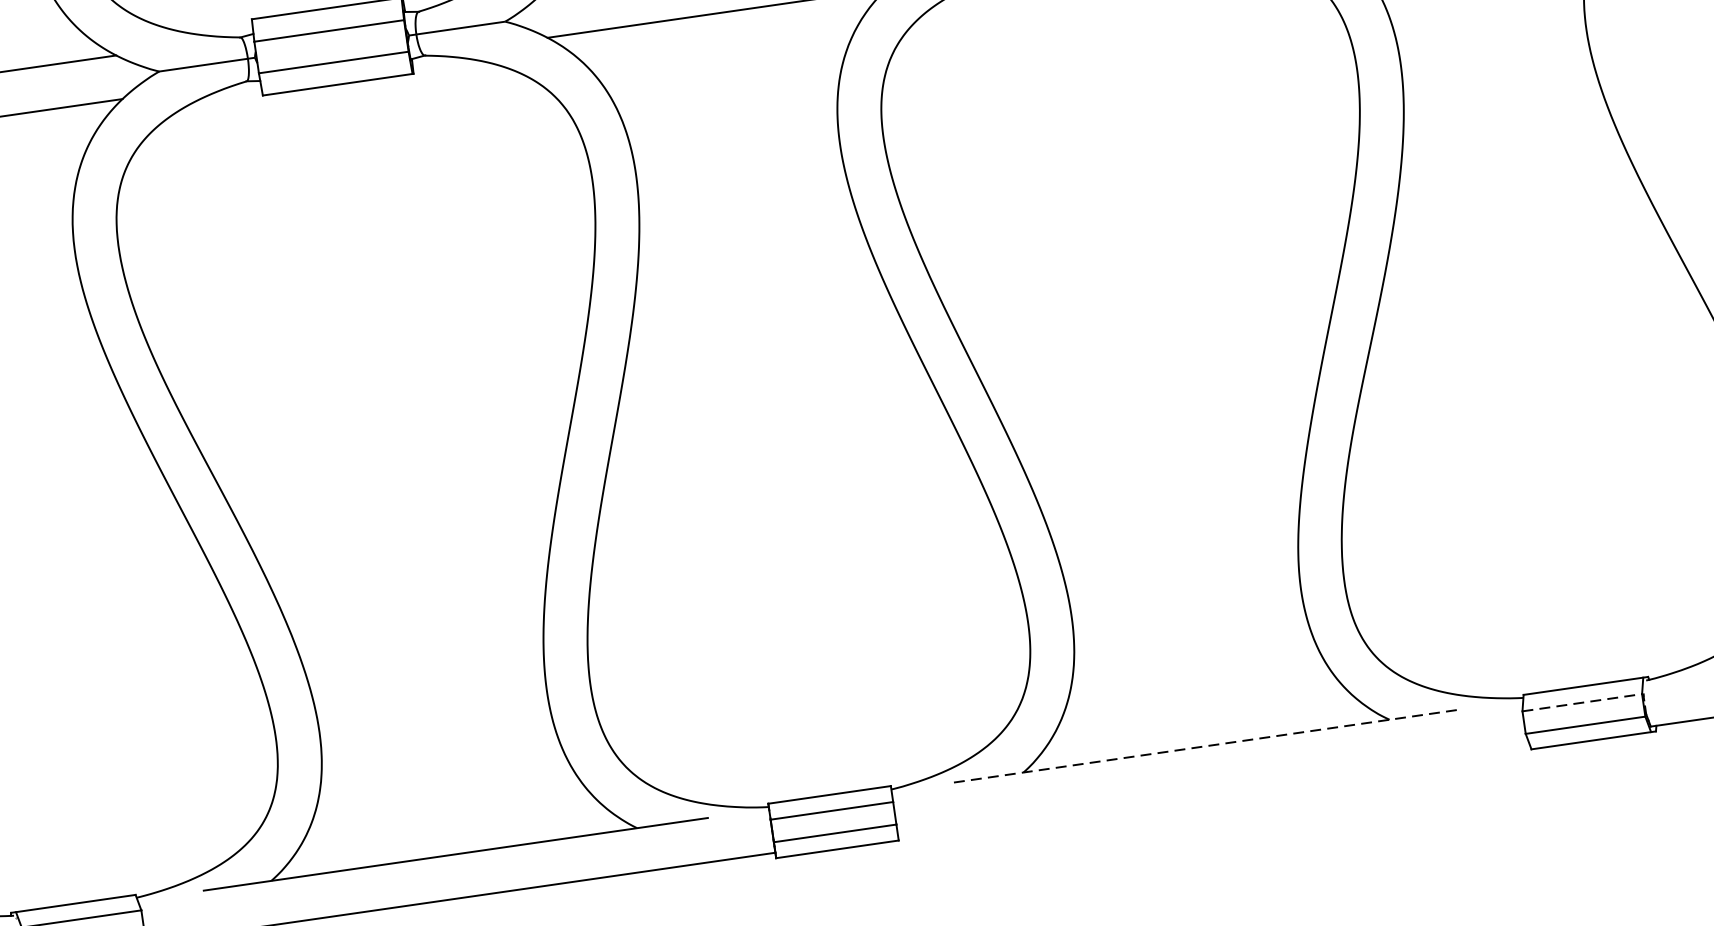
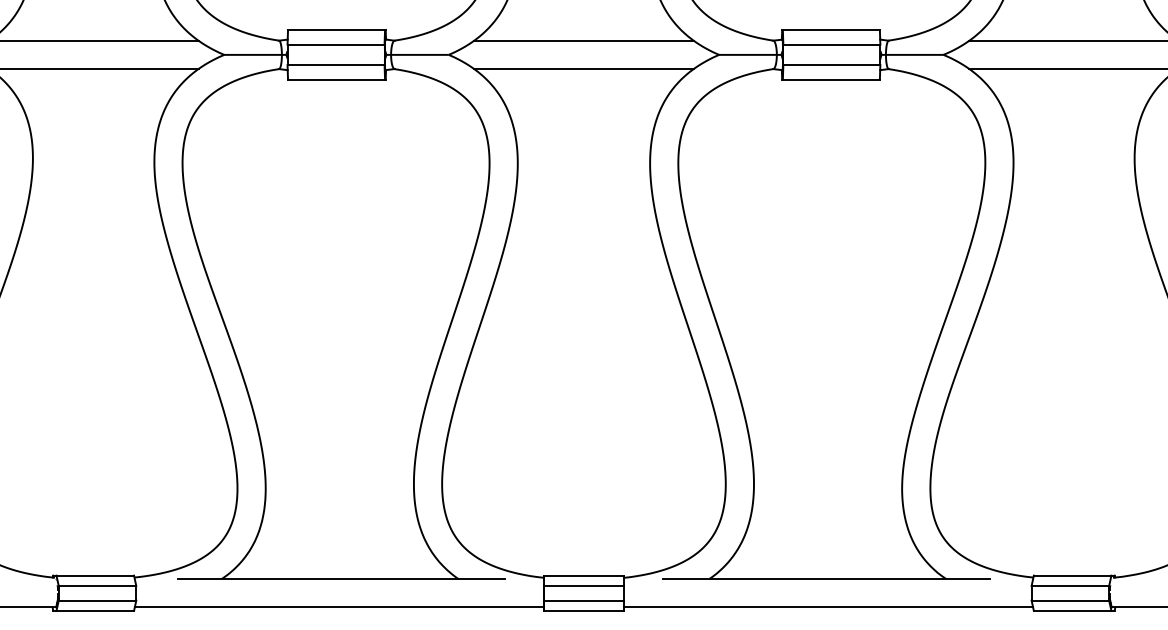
line: (1582, 701) -> (1070, 585), dashed -> solid
line: (1204, 746) -> (826, 579), dashed -> solid
line: (1213, 789) -> (828, 607), added

